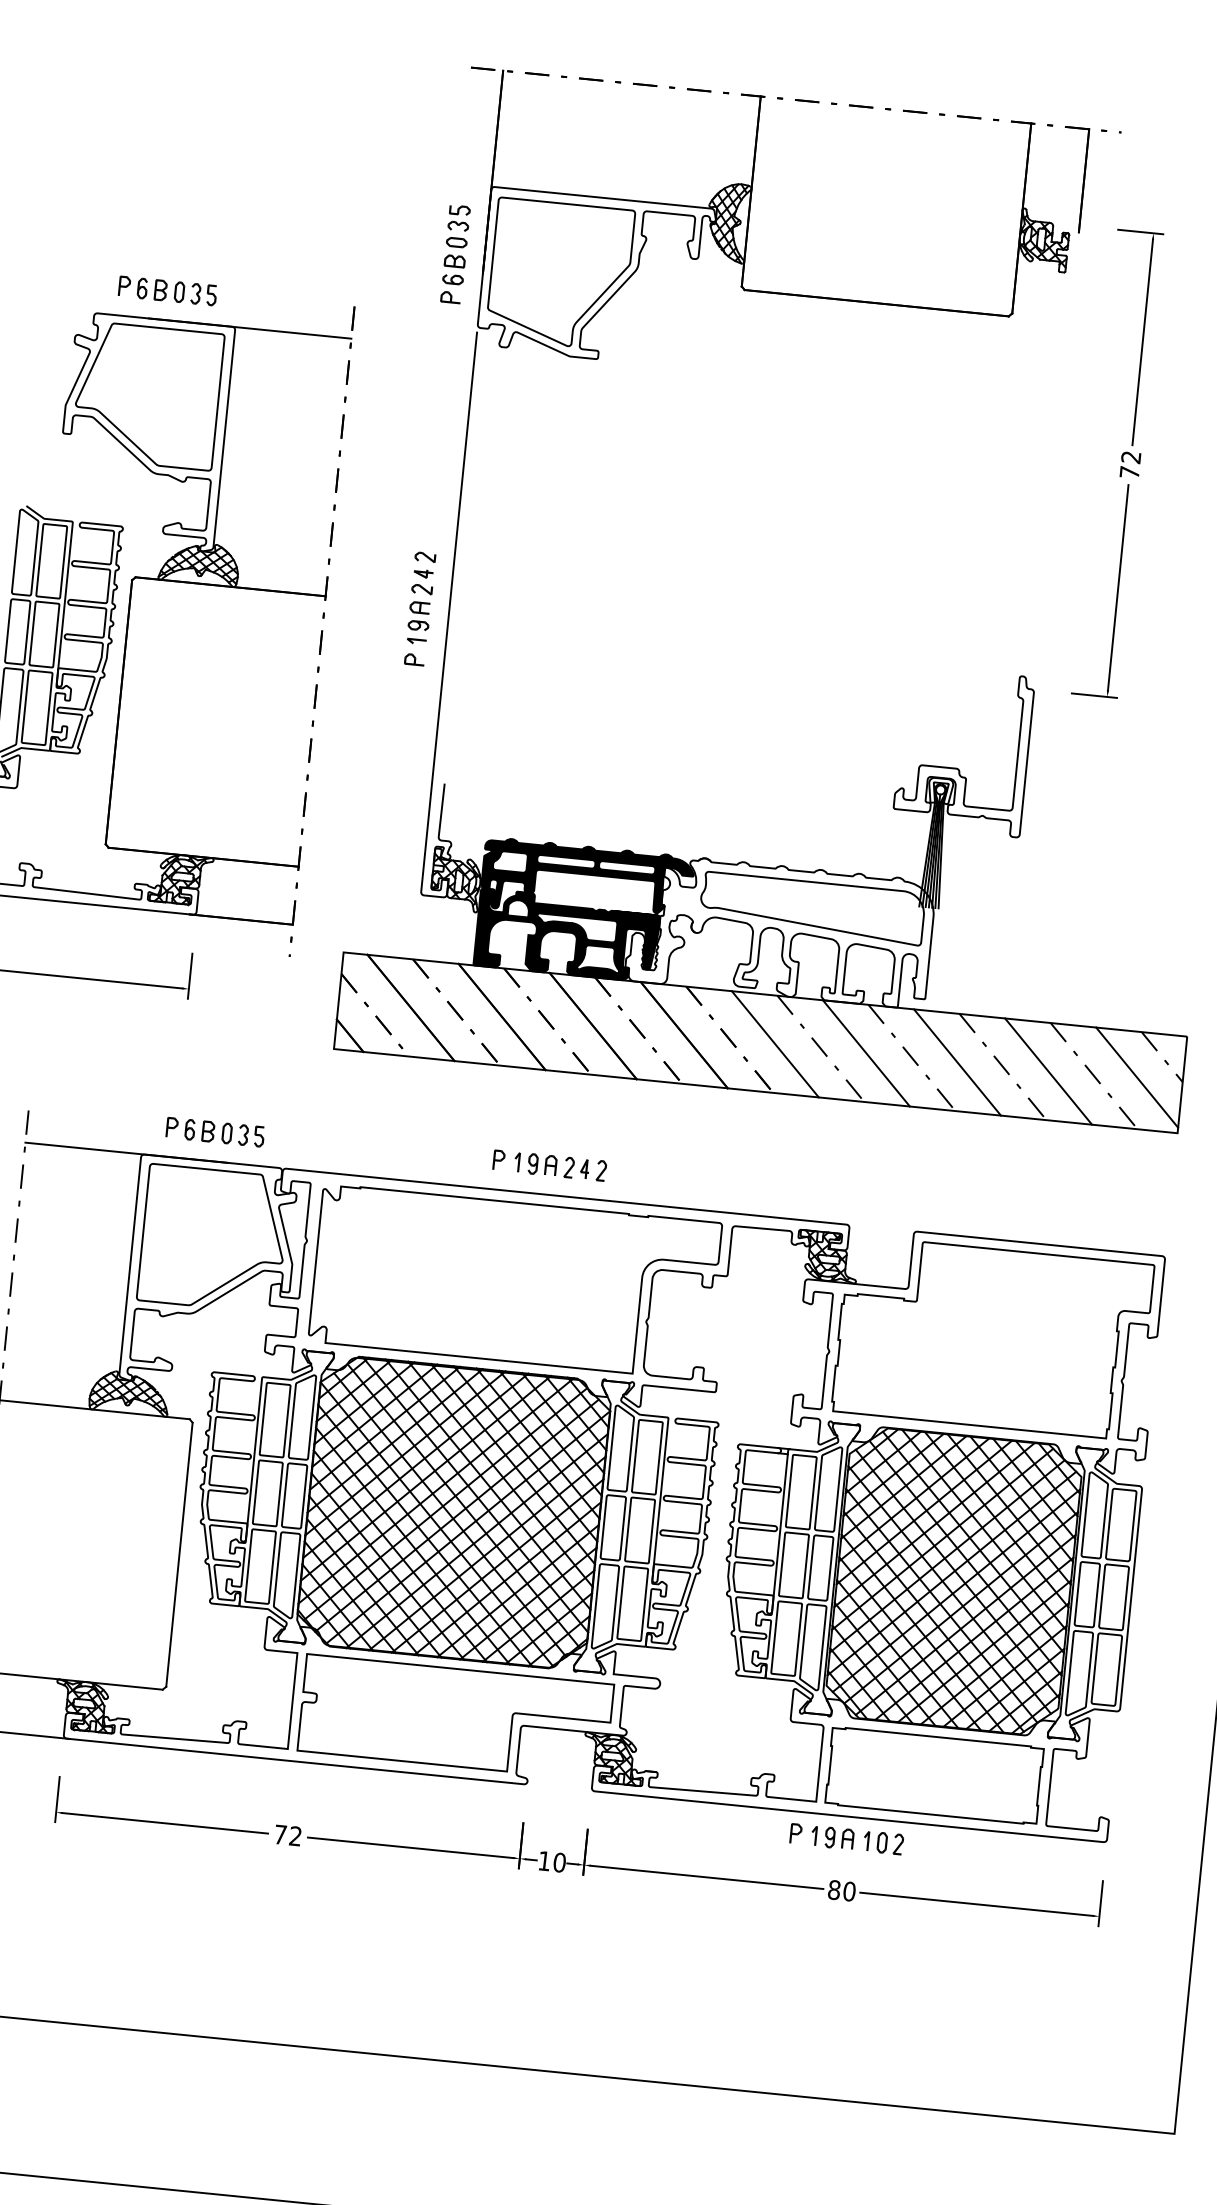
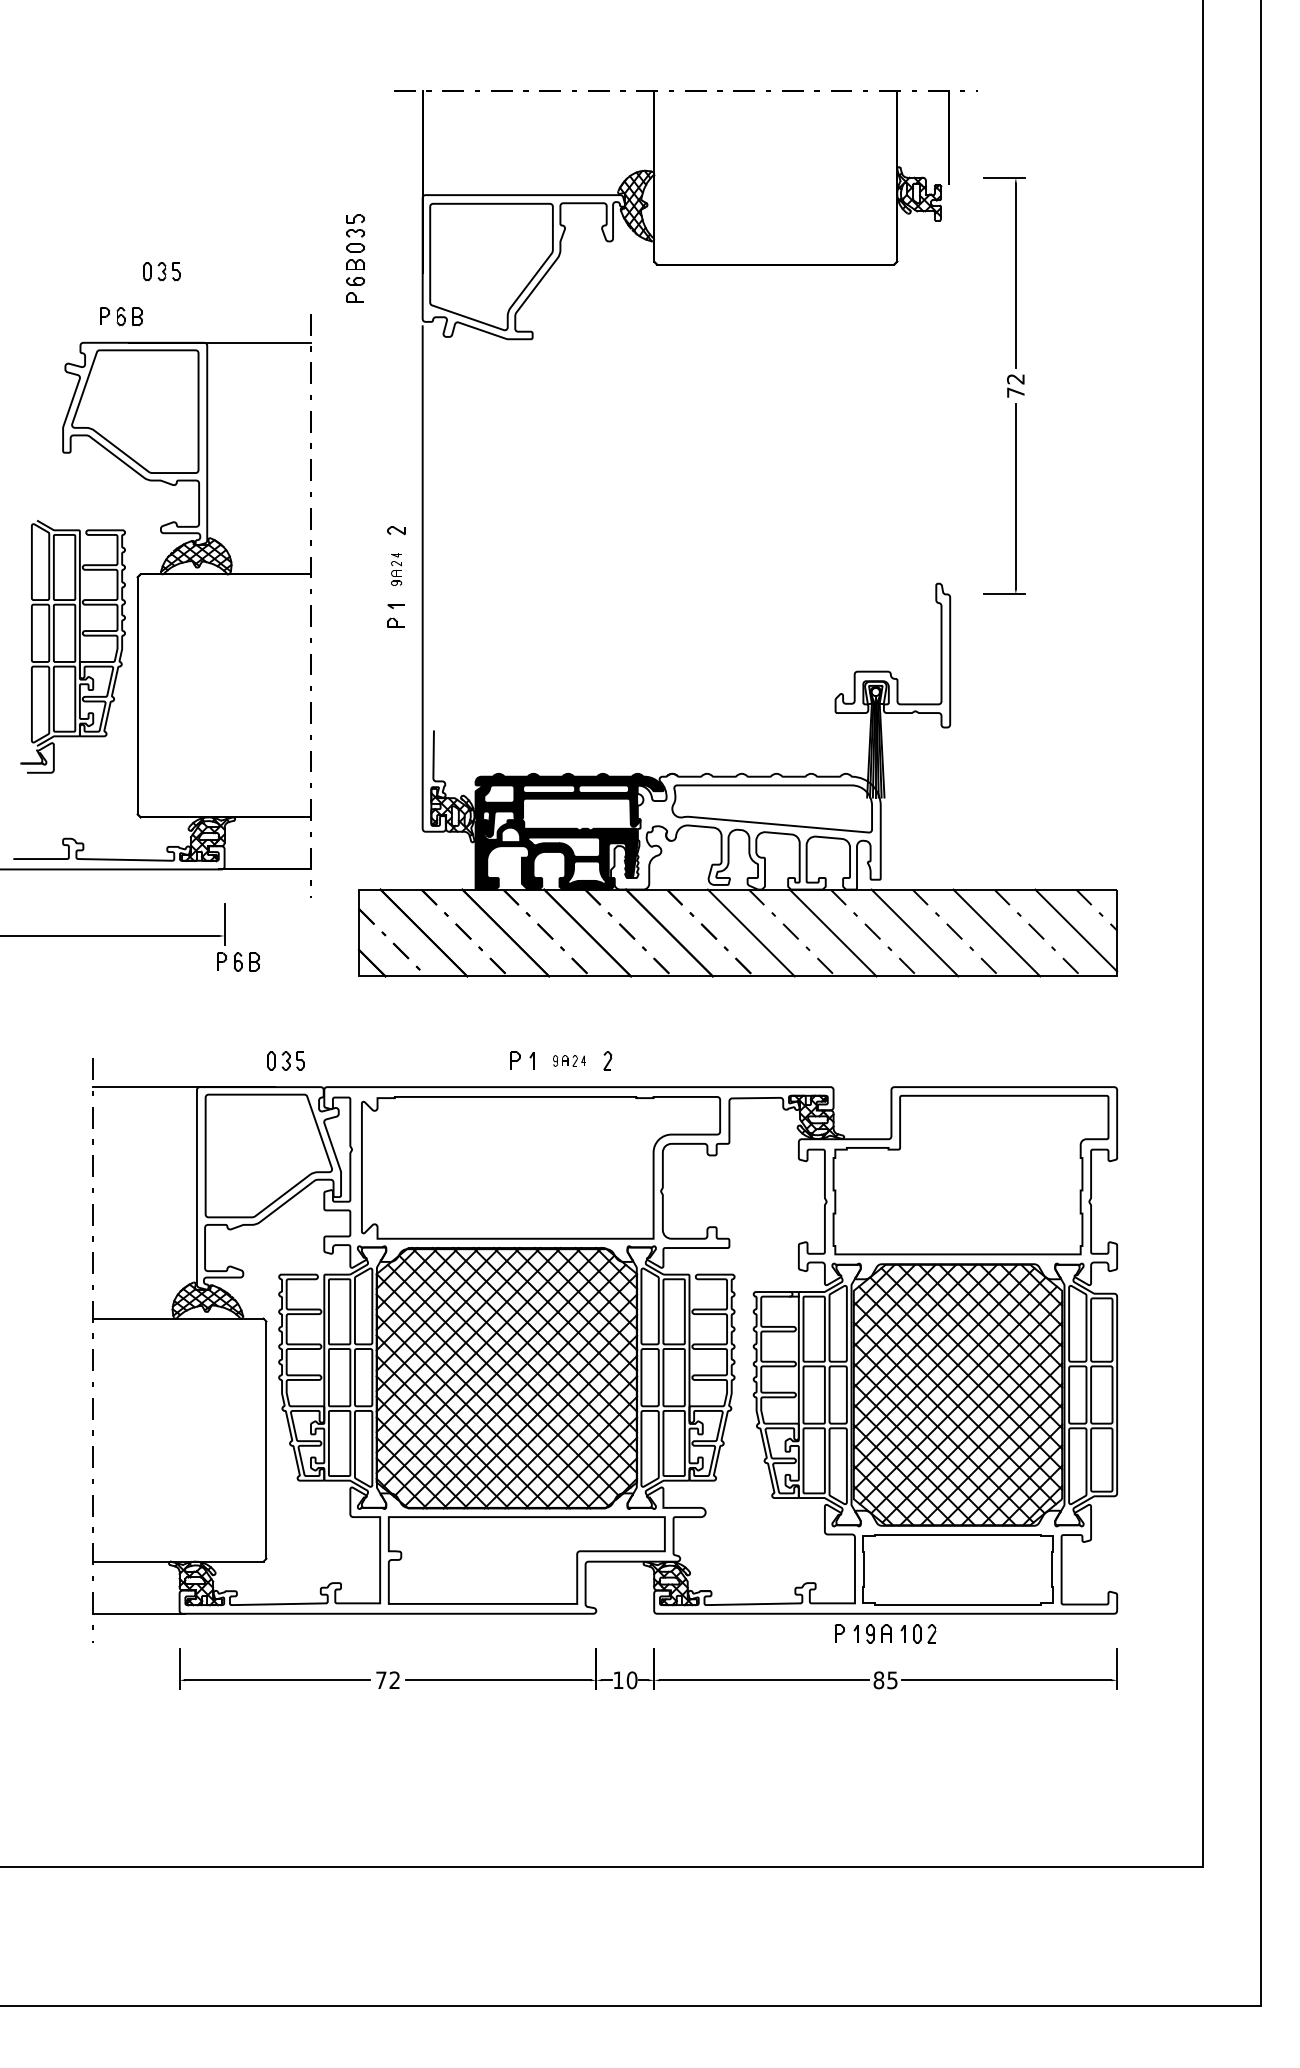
part: (455, 254) -> (355, 258), moved
part: (195, 293) -> (161, 271), moved
part: (420, 600) -> (396, 569), size x0.6
part: (190, 1129) -> (238, 961), moved
part: (558, 1165) -> (569, 1060), size x0.6
text: (849, 1891) -> (892, 1680), 80 -> 85

